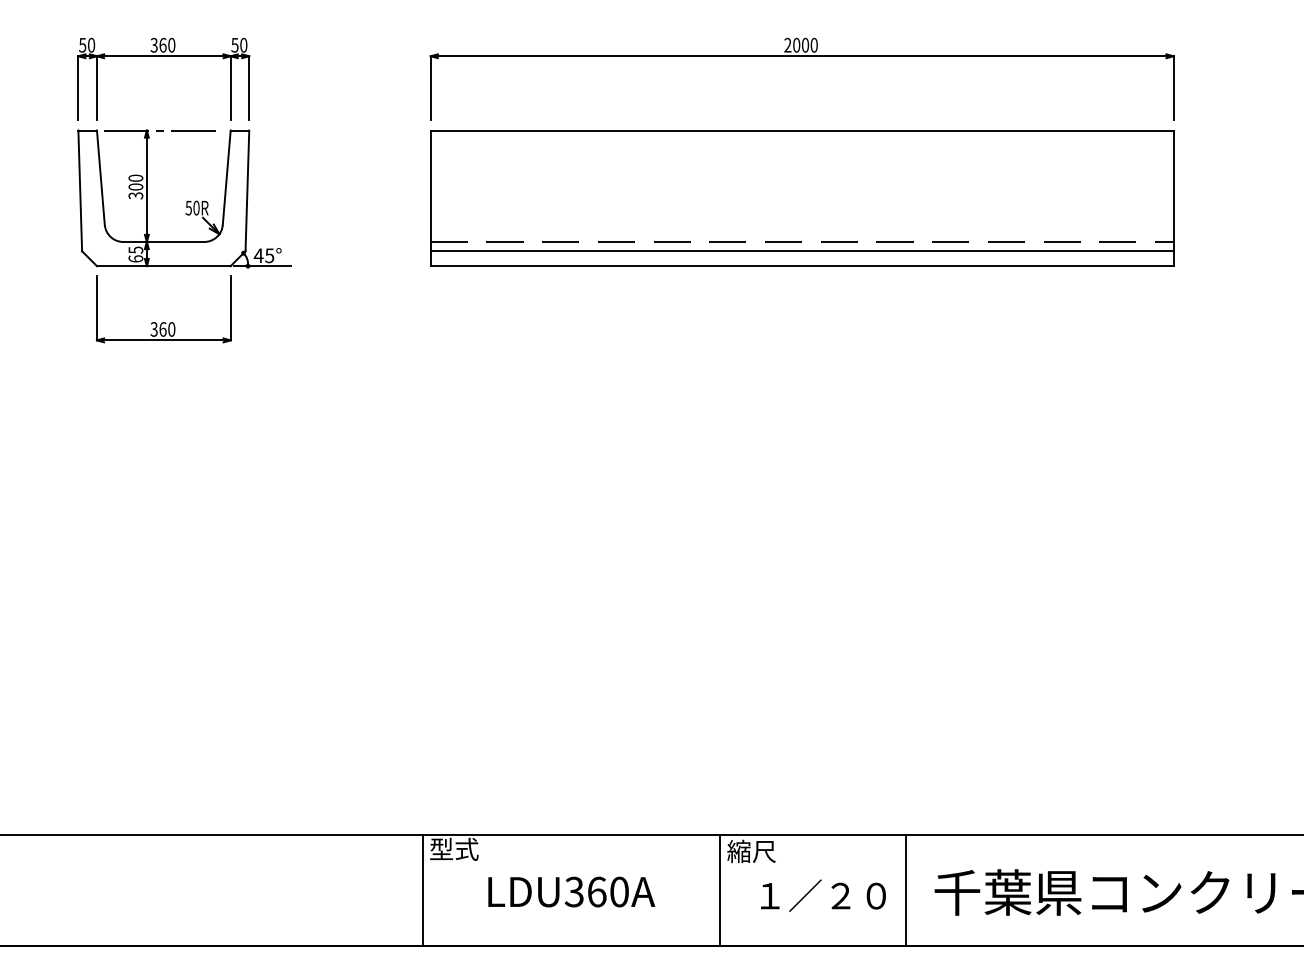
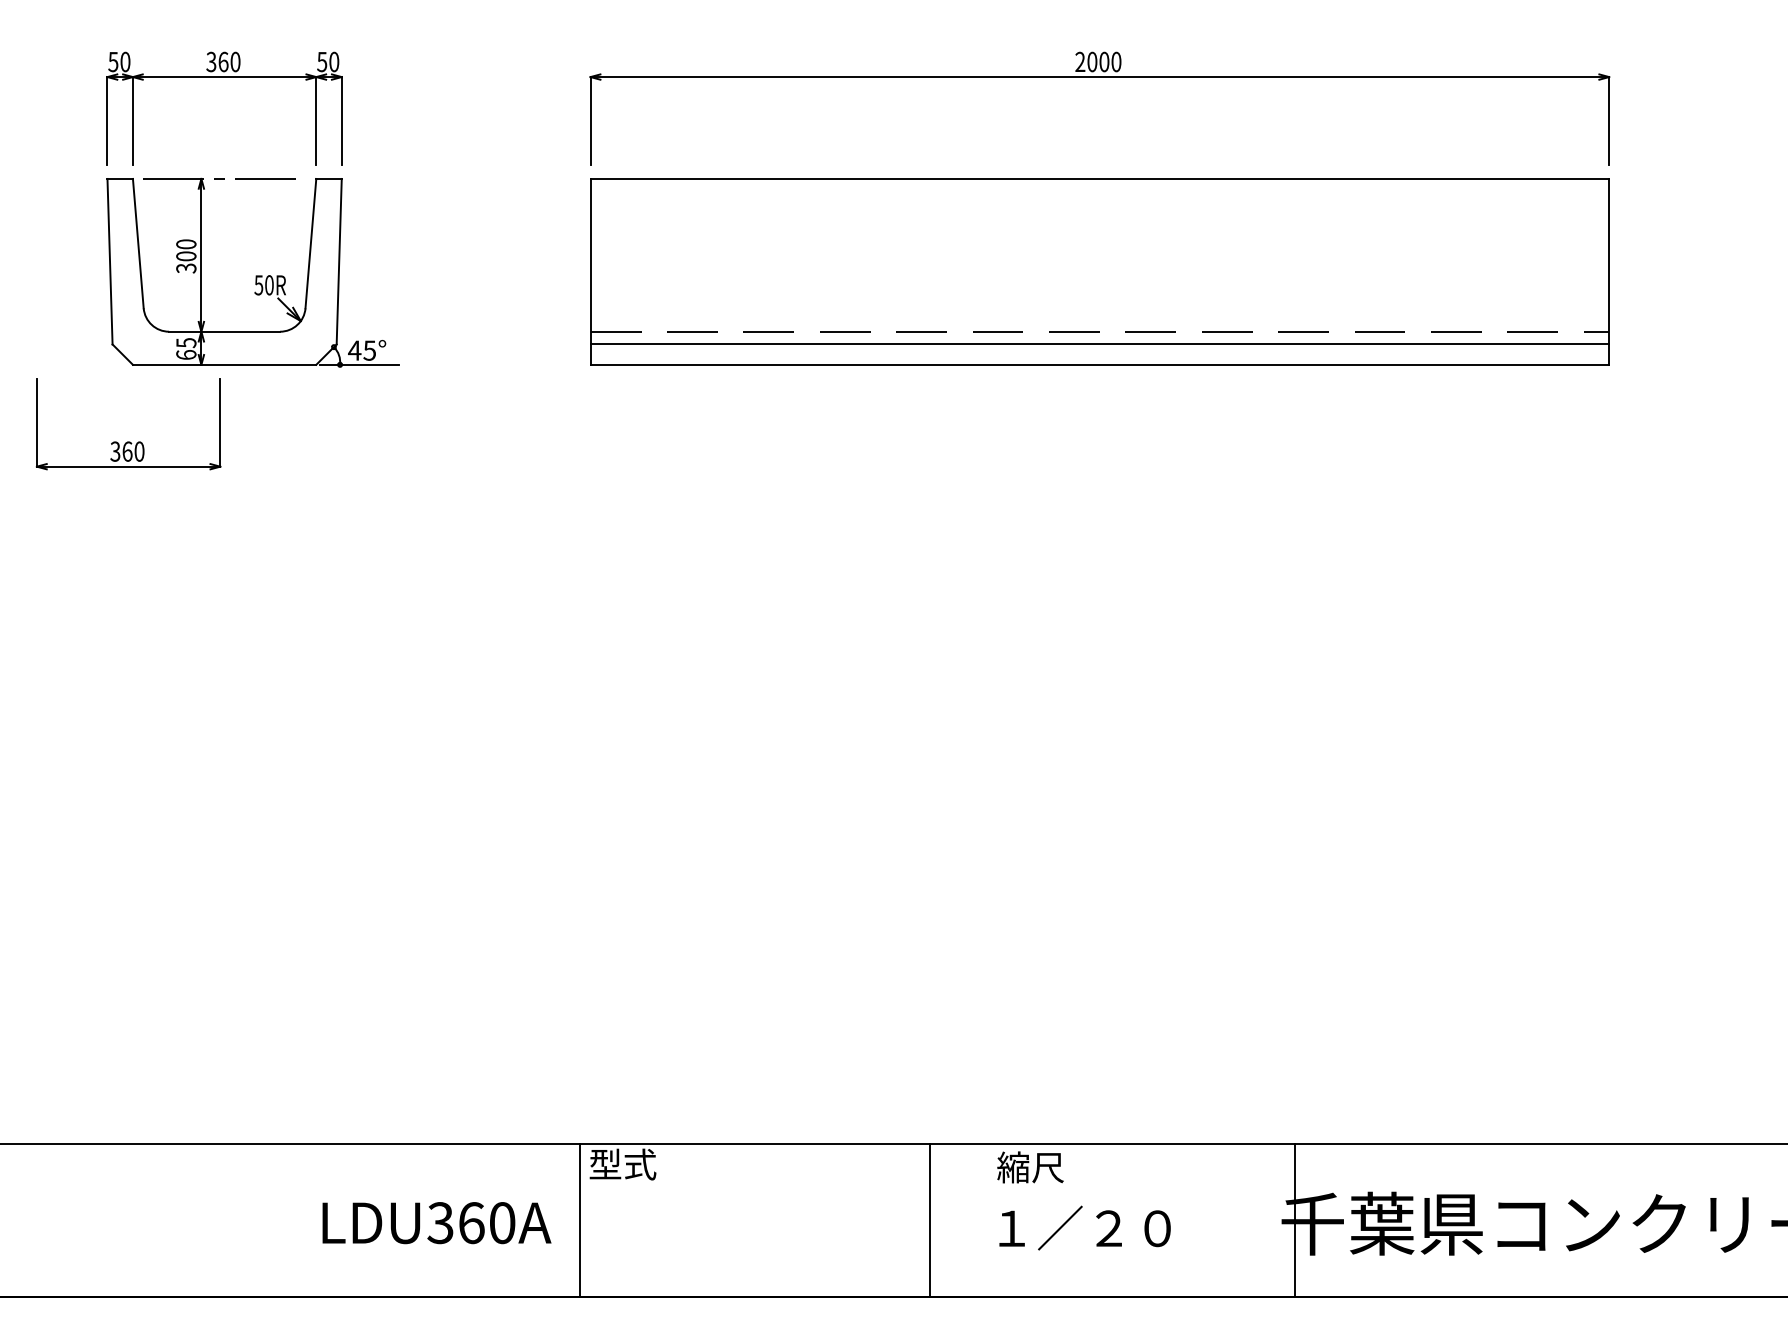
part: (163, 322) -> (128, 441), moved
line: (720, 890) -> (930, 1220), moved
line: (905, 890) -> (1294, 1220), moved
text: (571, 892) -> (436, 1223), moved
text: (823, 895) -> (1084, 1227), moved

